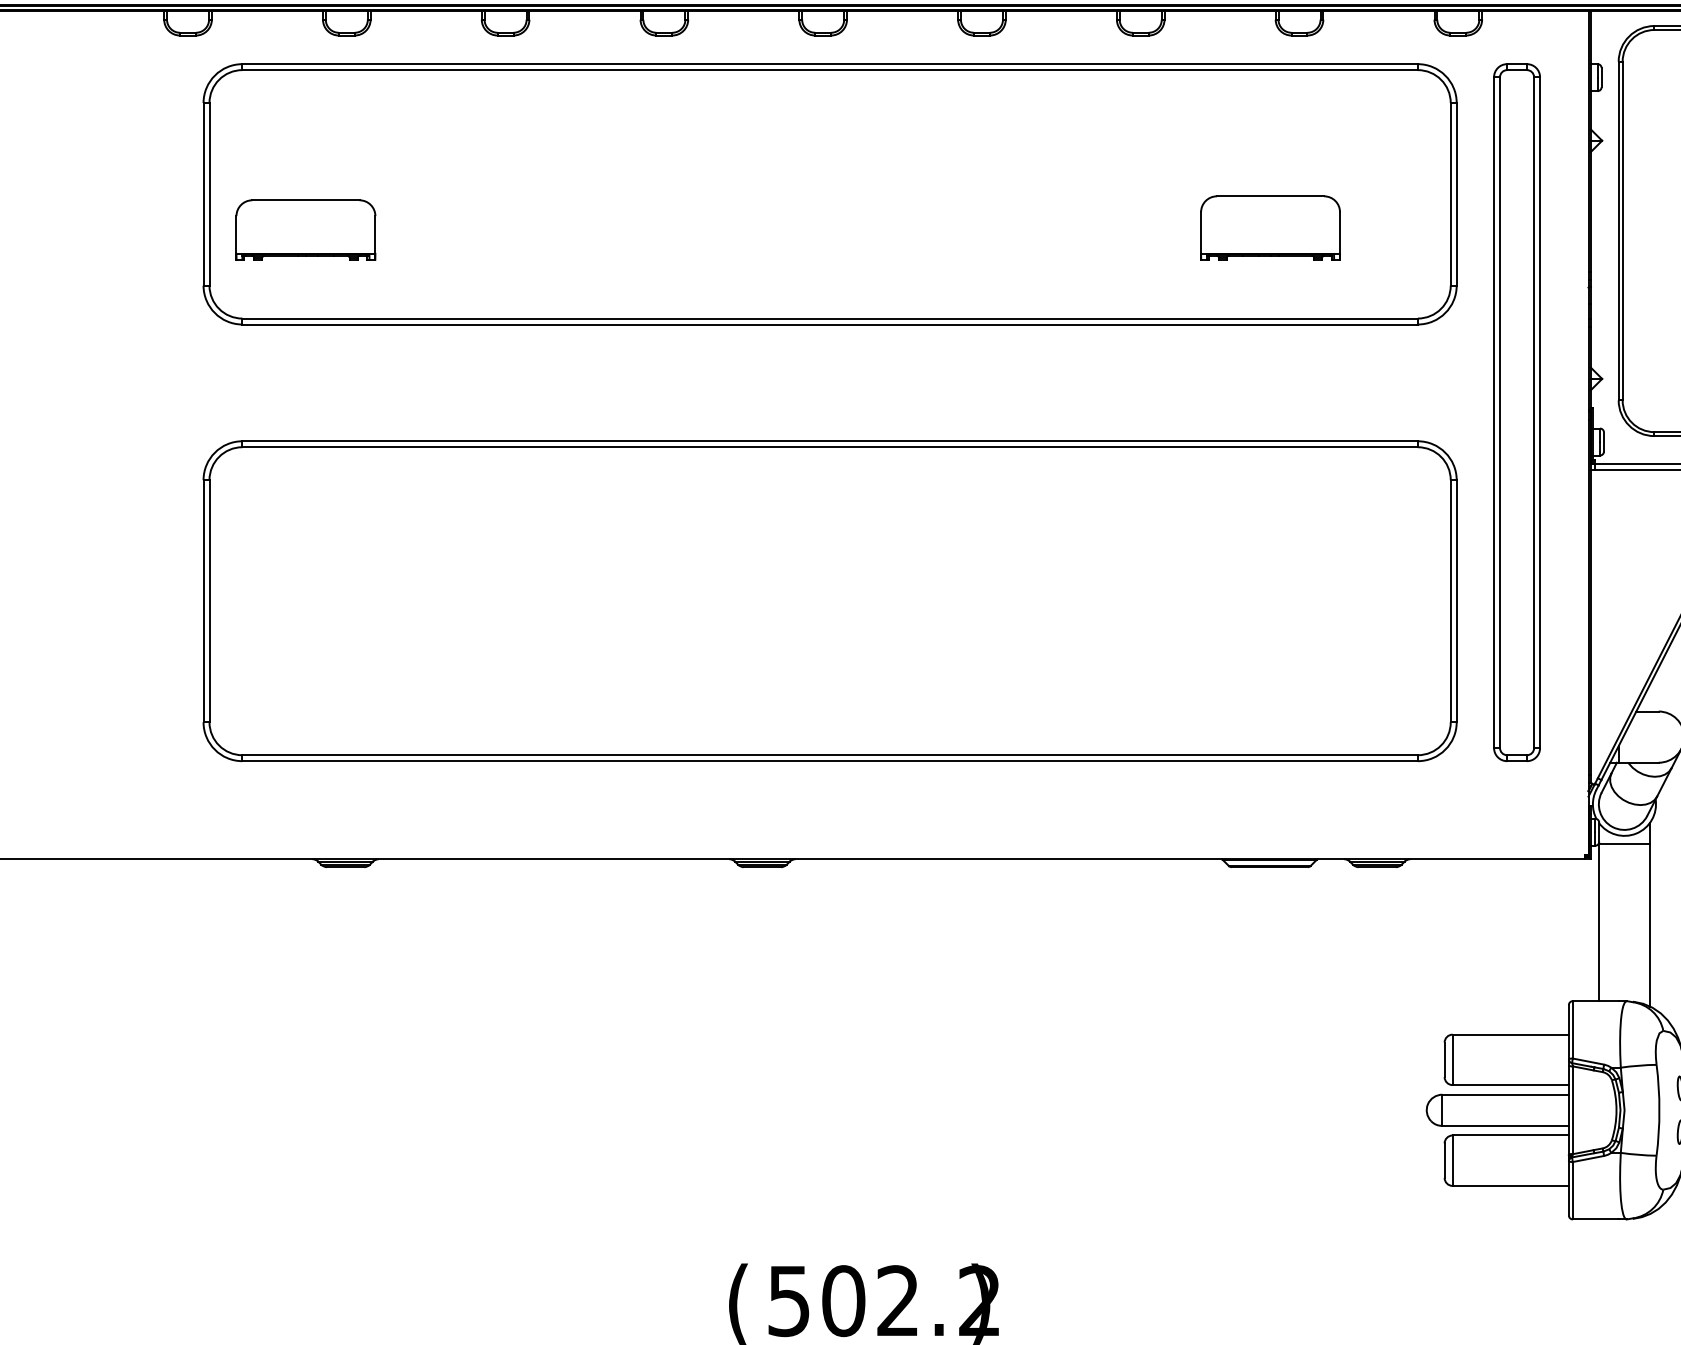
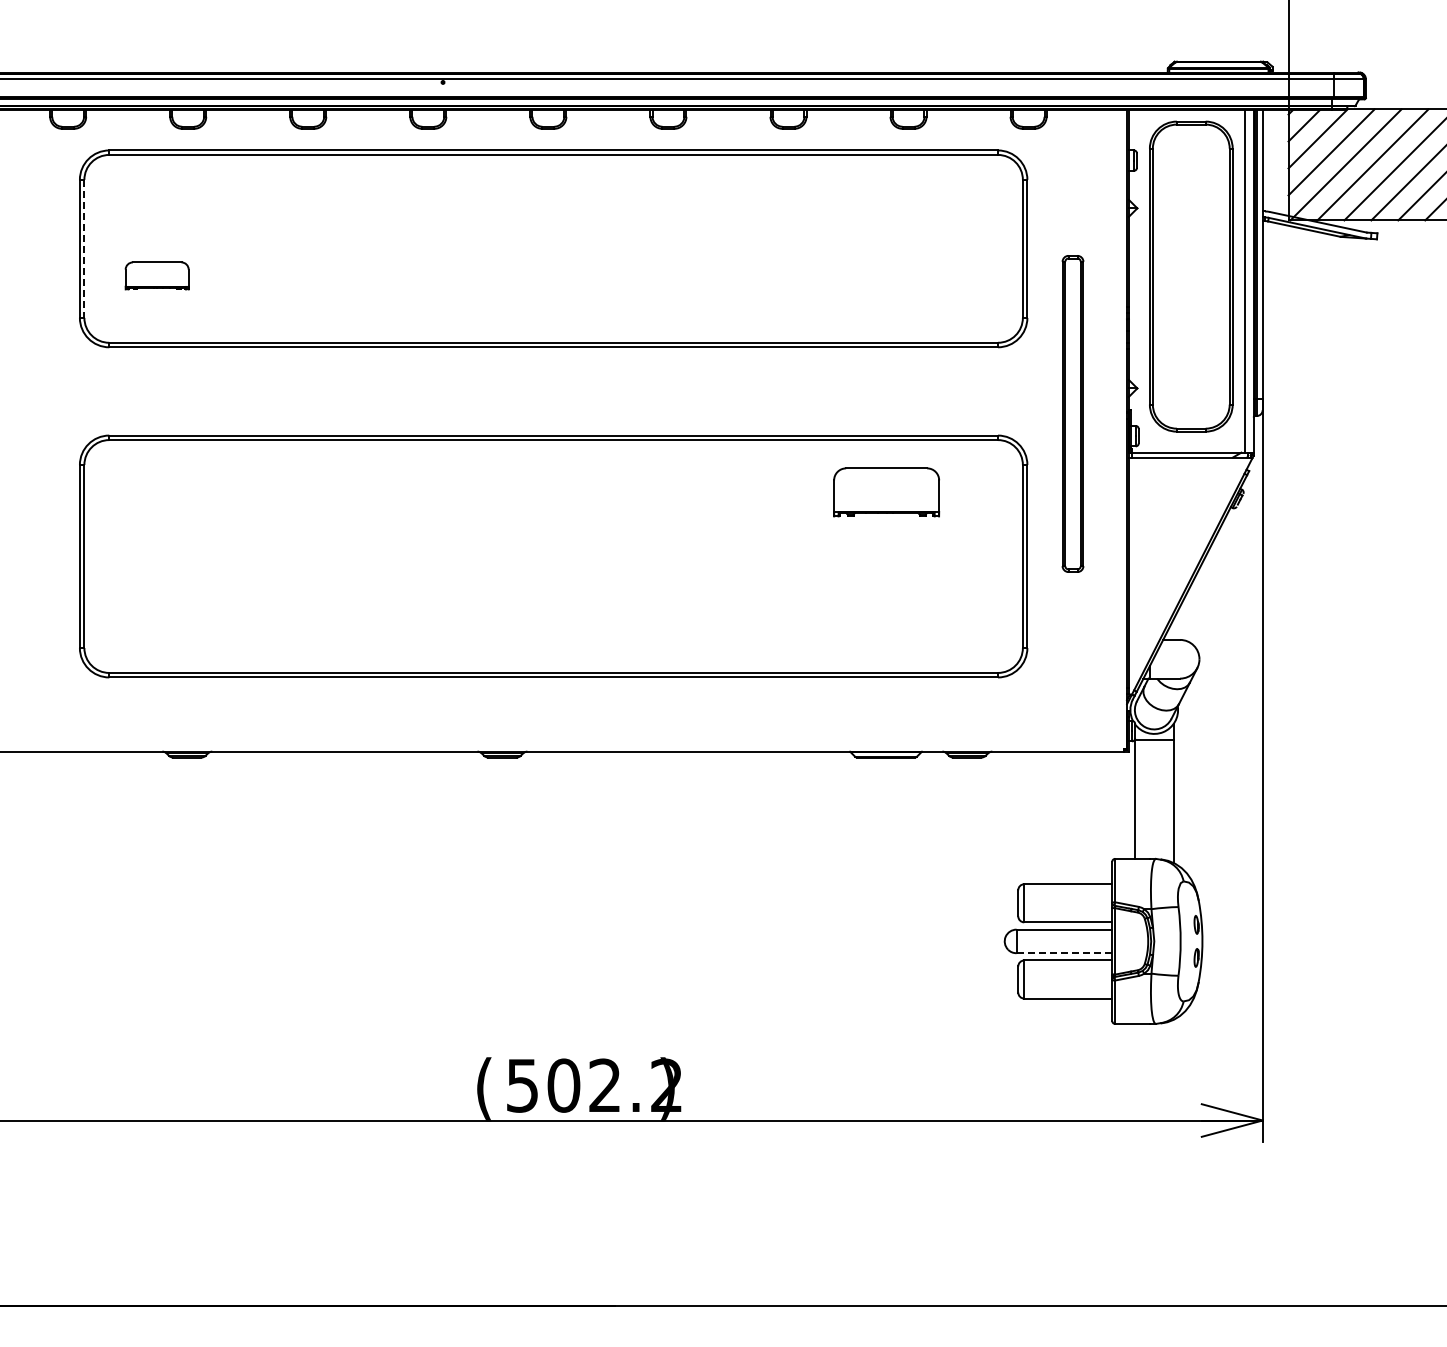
line: (209, 195) -> (84, 249), solid -> dashed
part: (1270, 228) -> (886, 492), moved
part: (304, 229) -> (156, 275), size x0.6
part: (1516, 412) -> (1072, 413), size x0.6
line: (1505, 1126) -> (1064, 953), solid -> dashed

